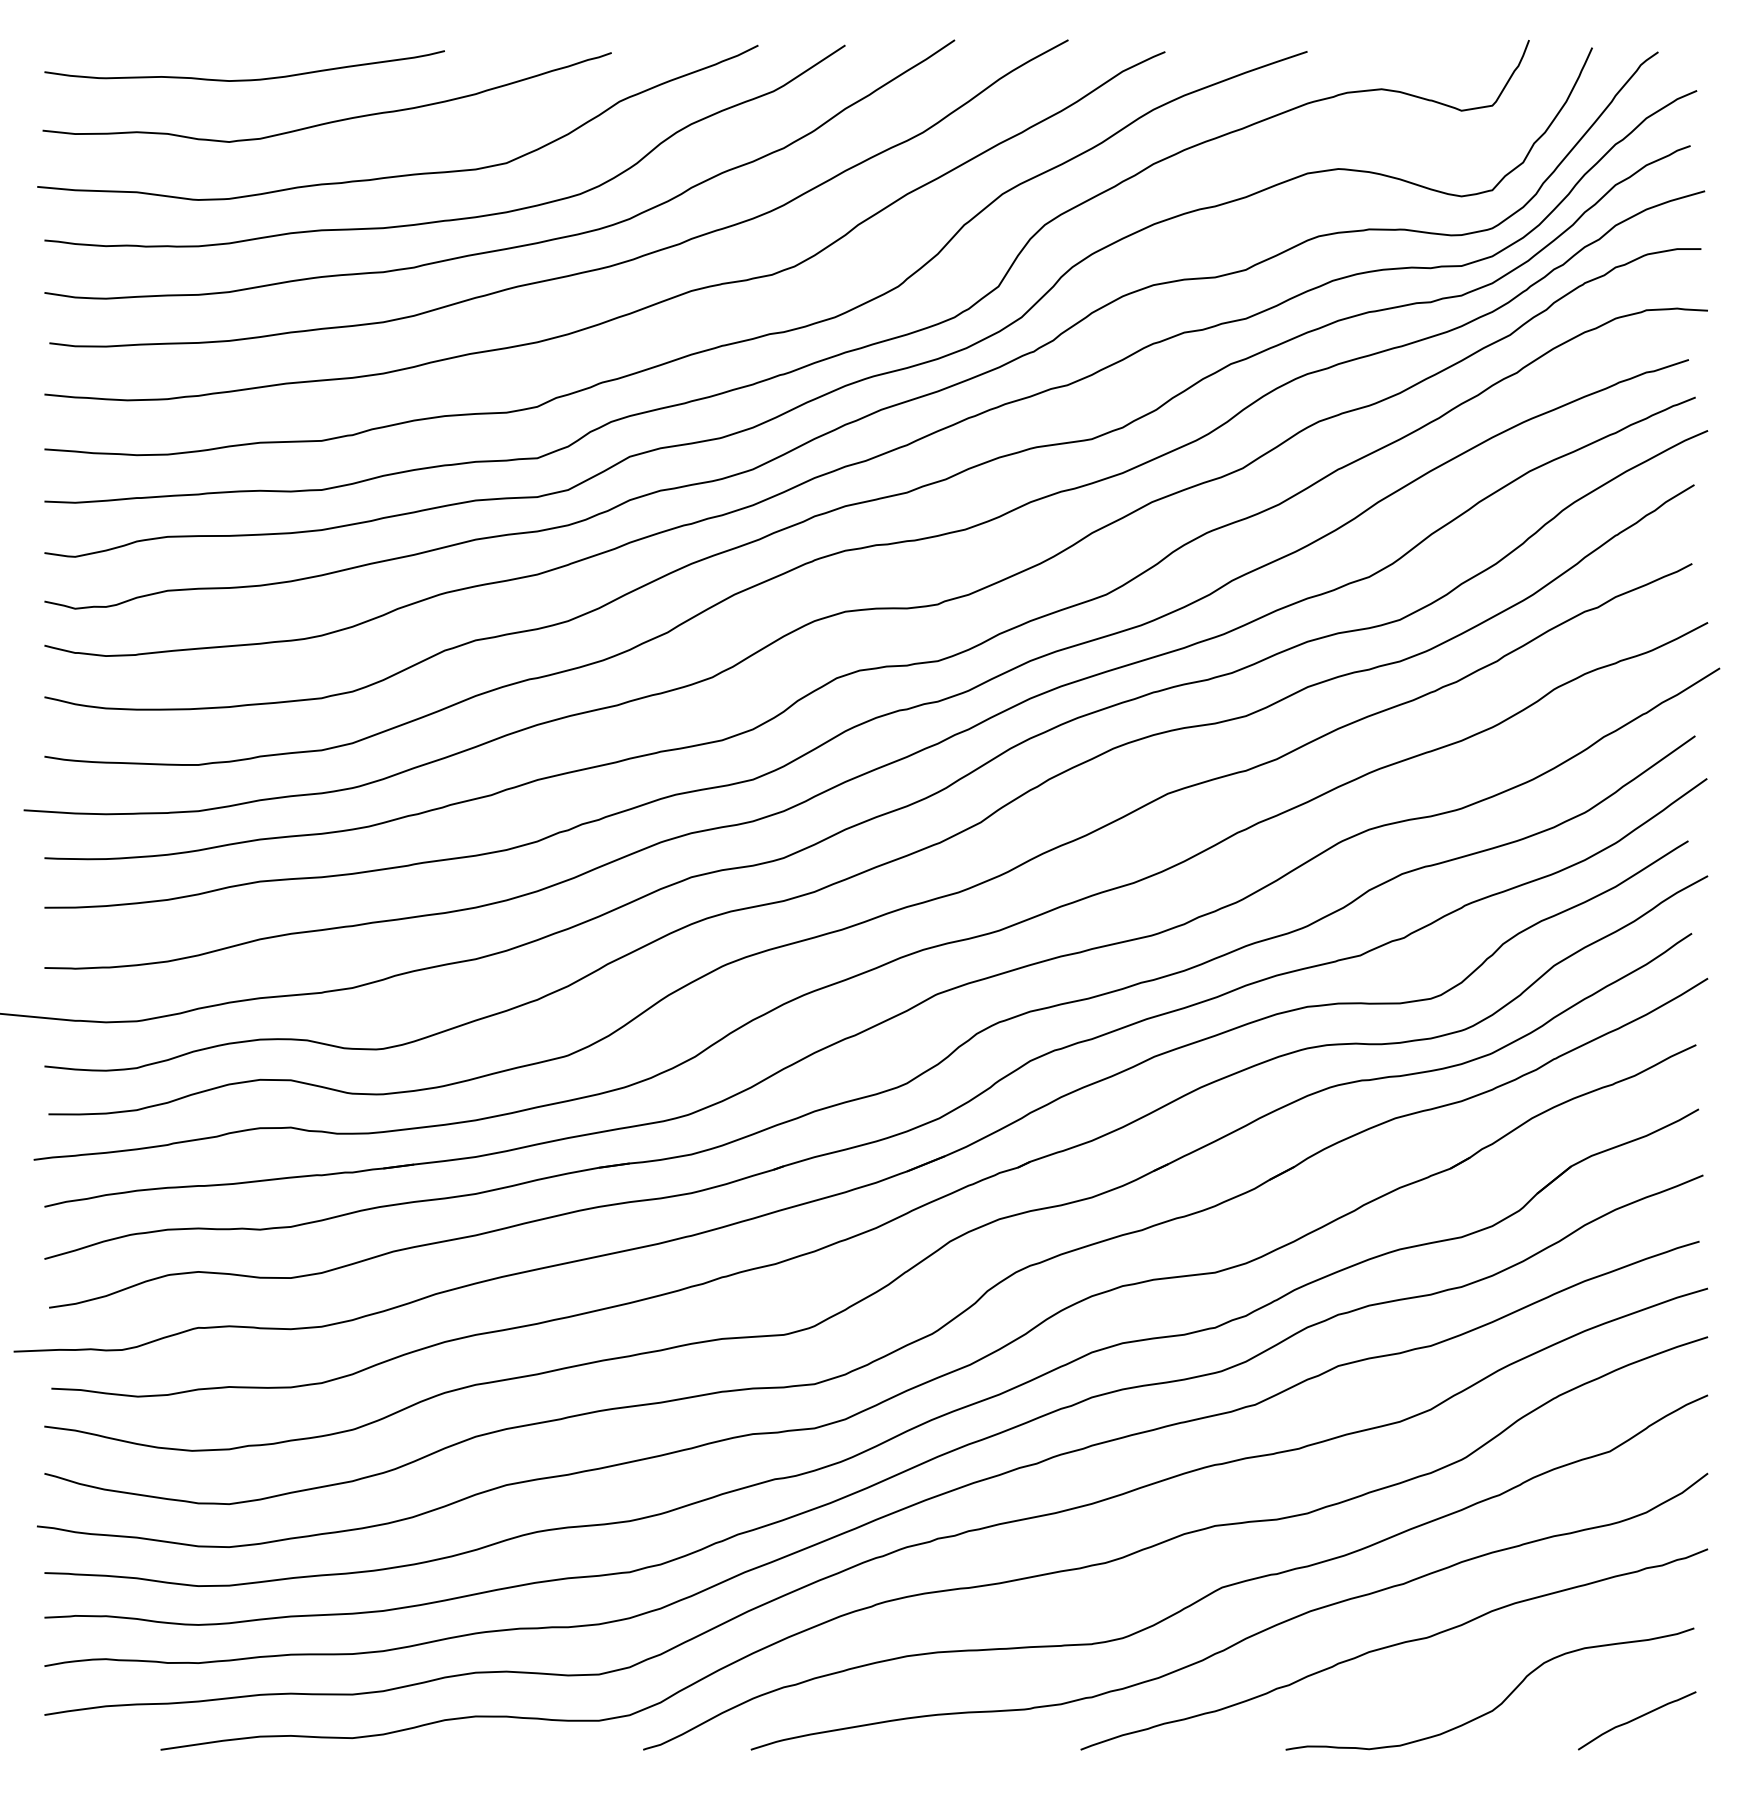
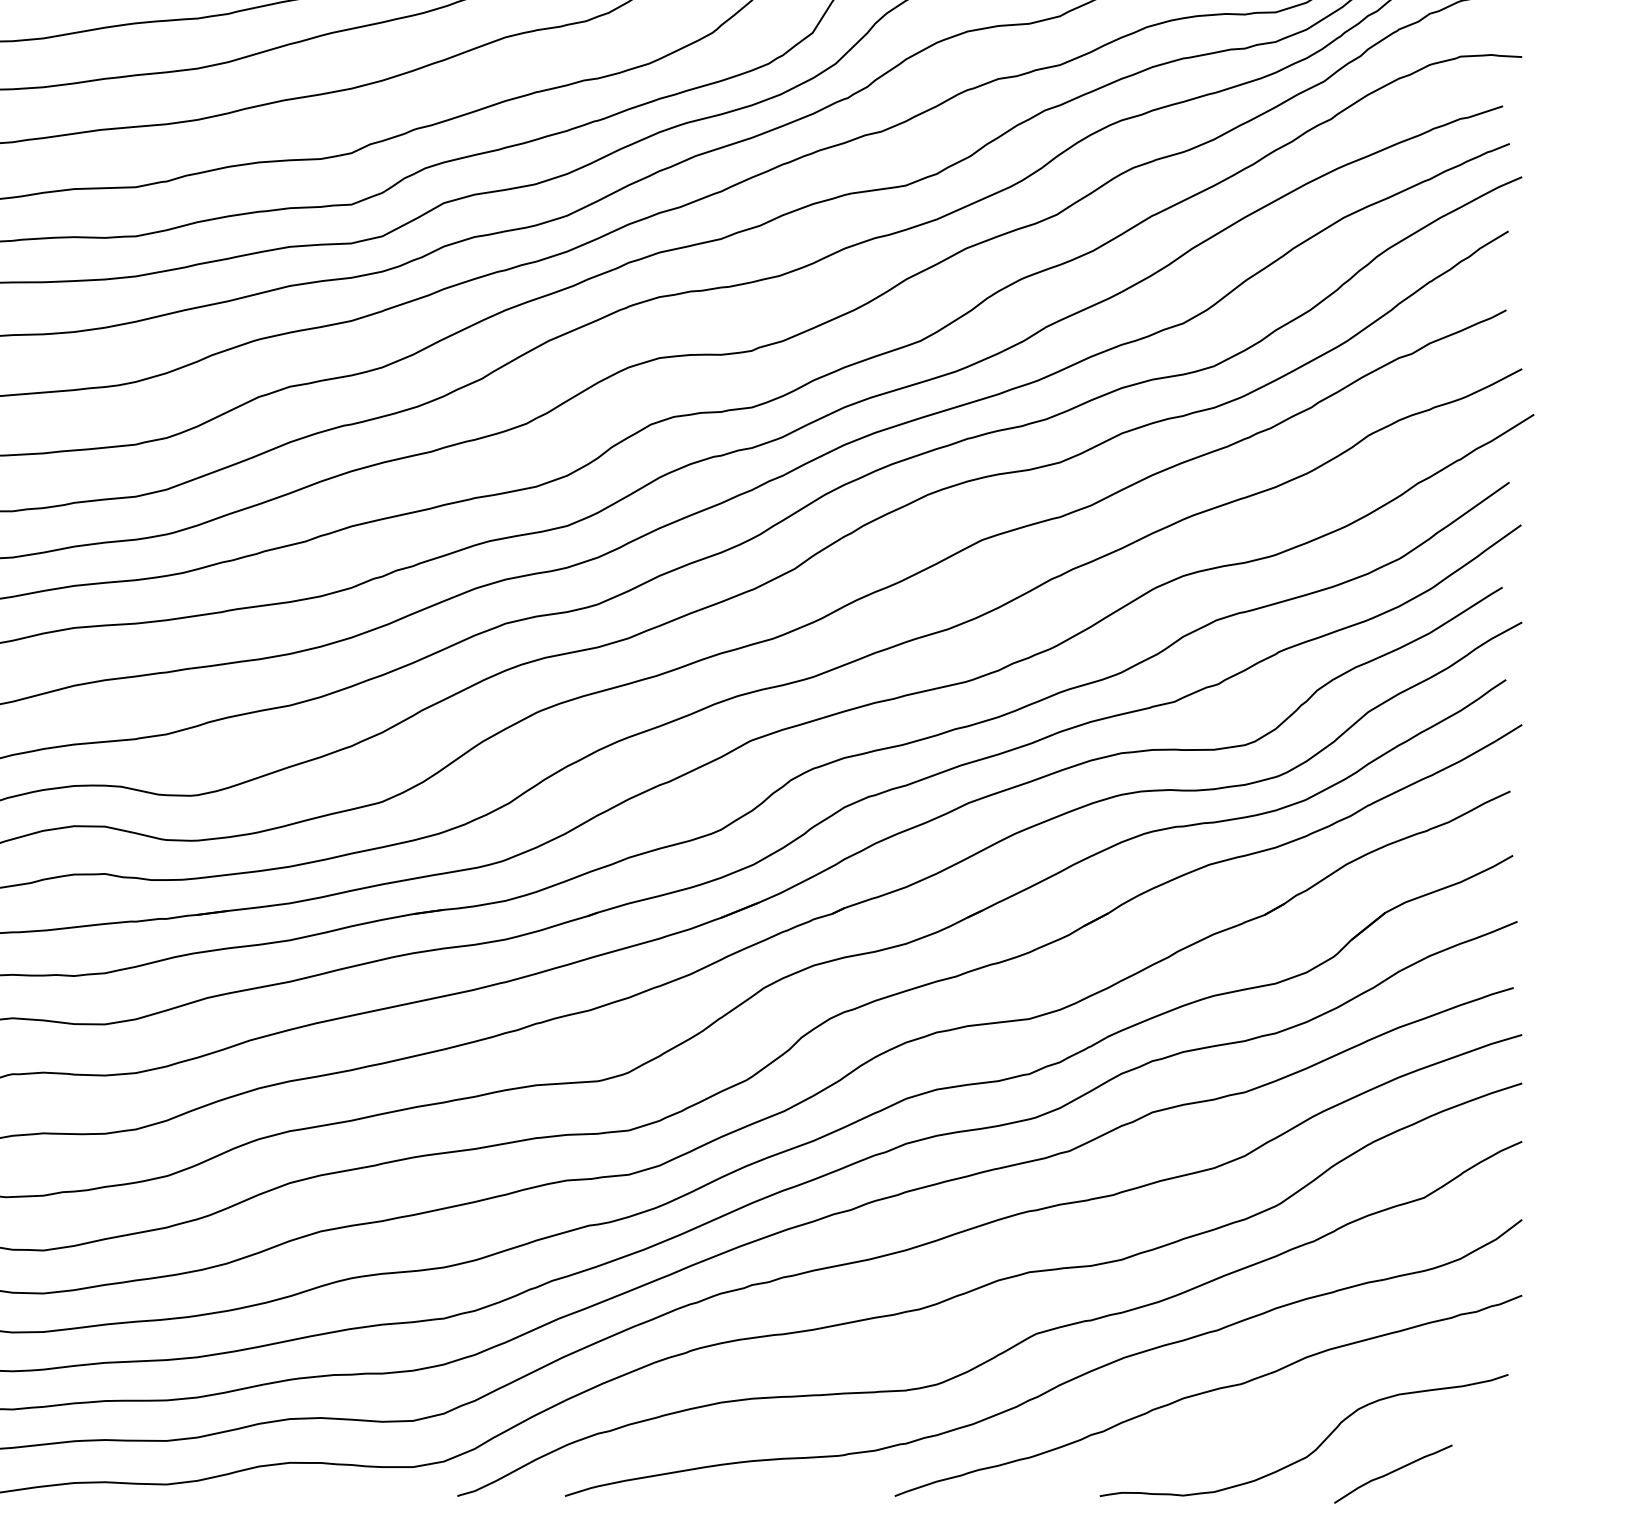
curve: (1637, 1719) -> (1393, 1472), moved

